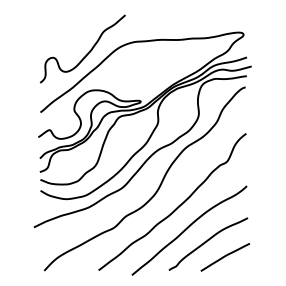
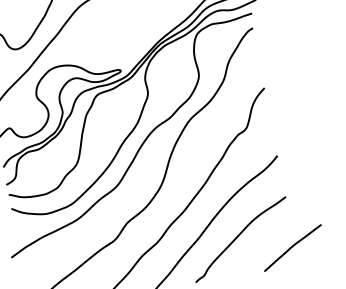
curve: (225, 257) -> (293, 248), moved

